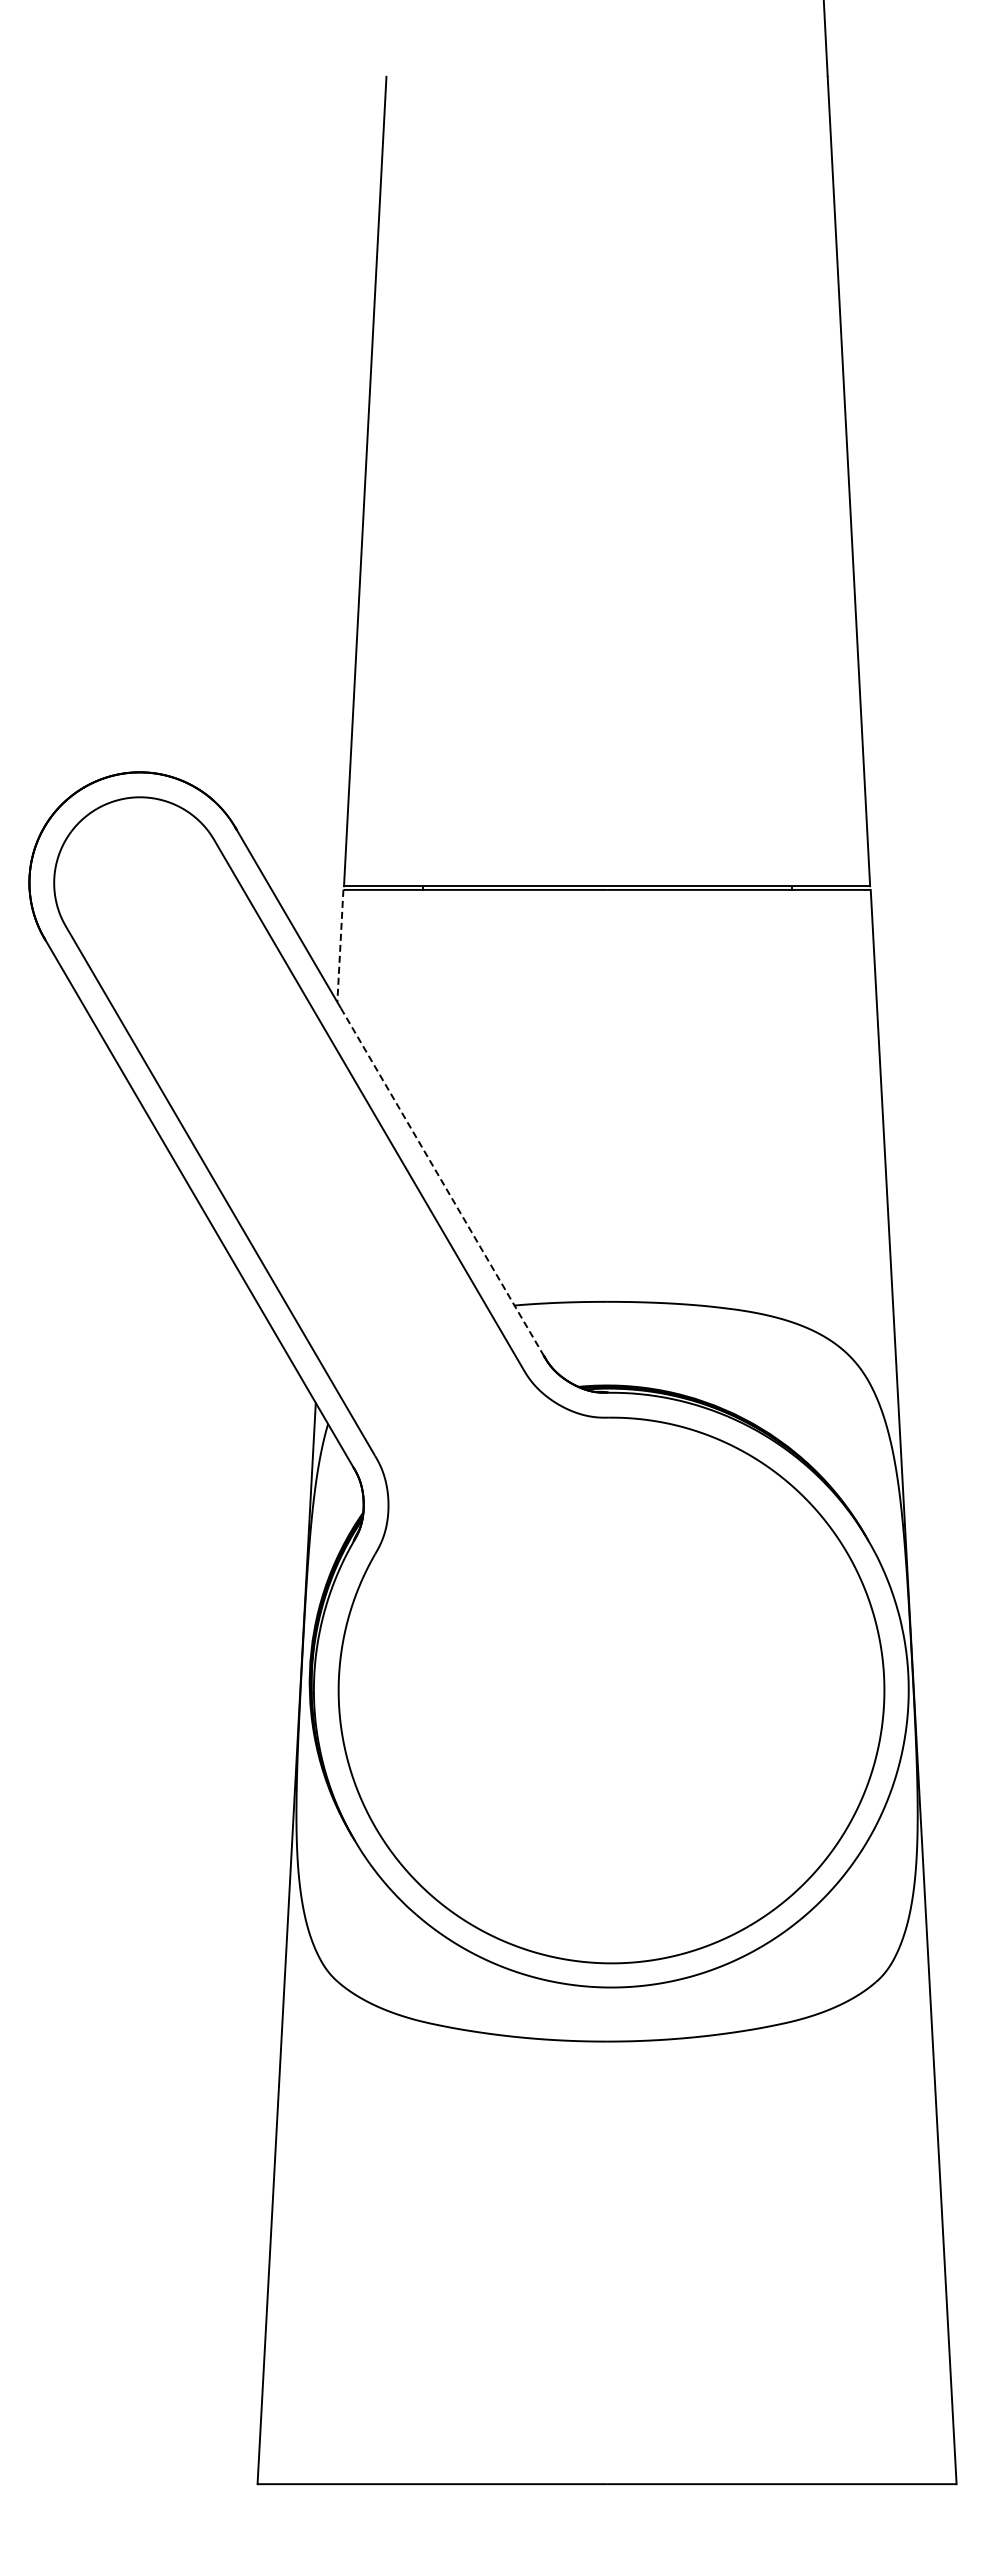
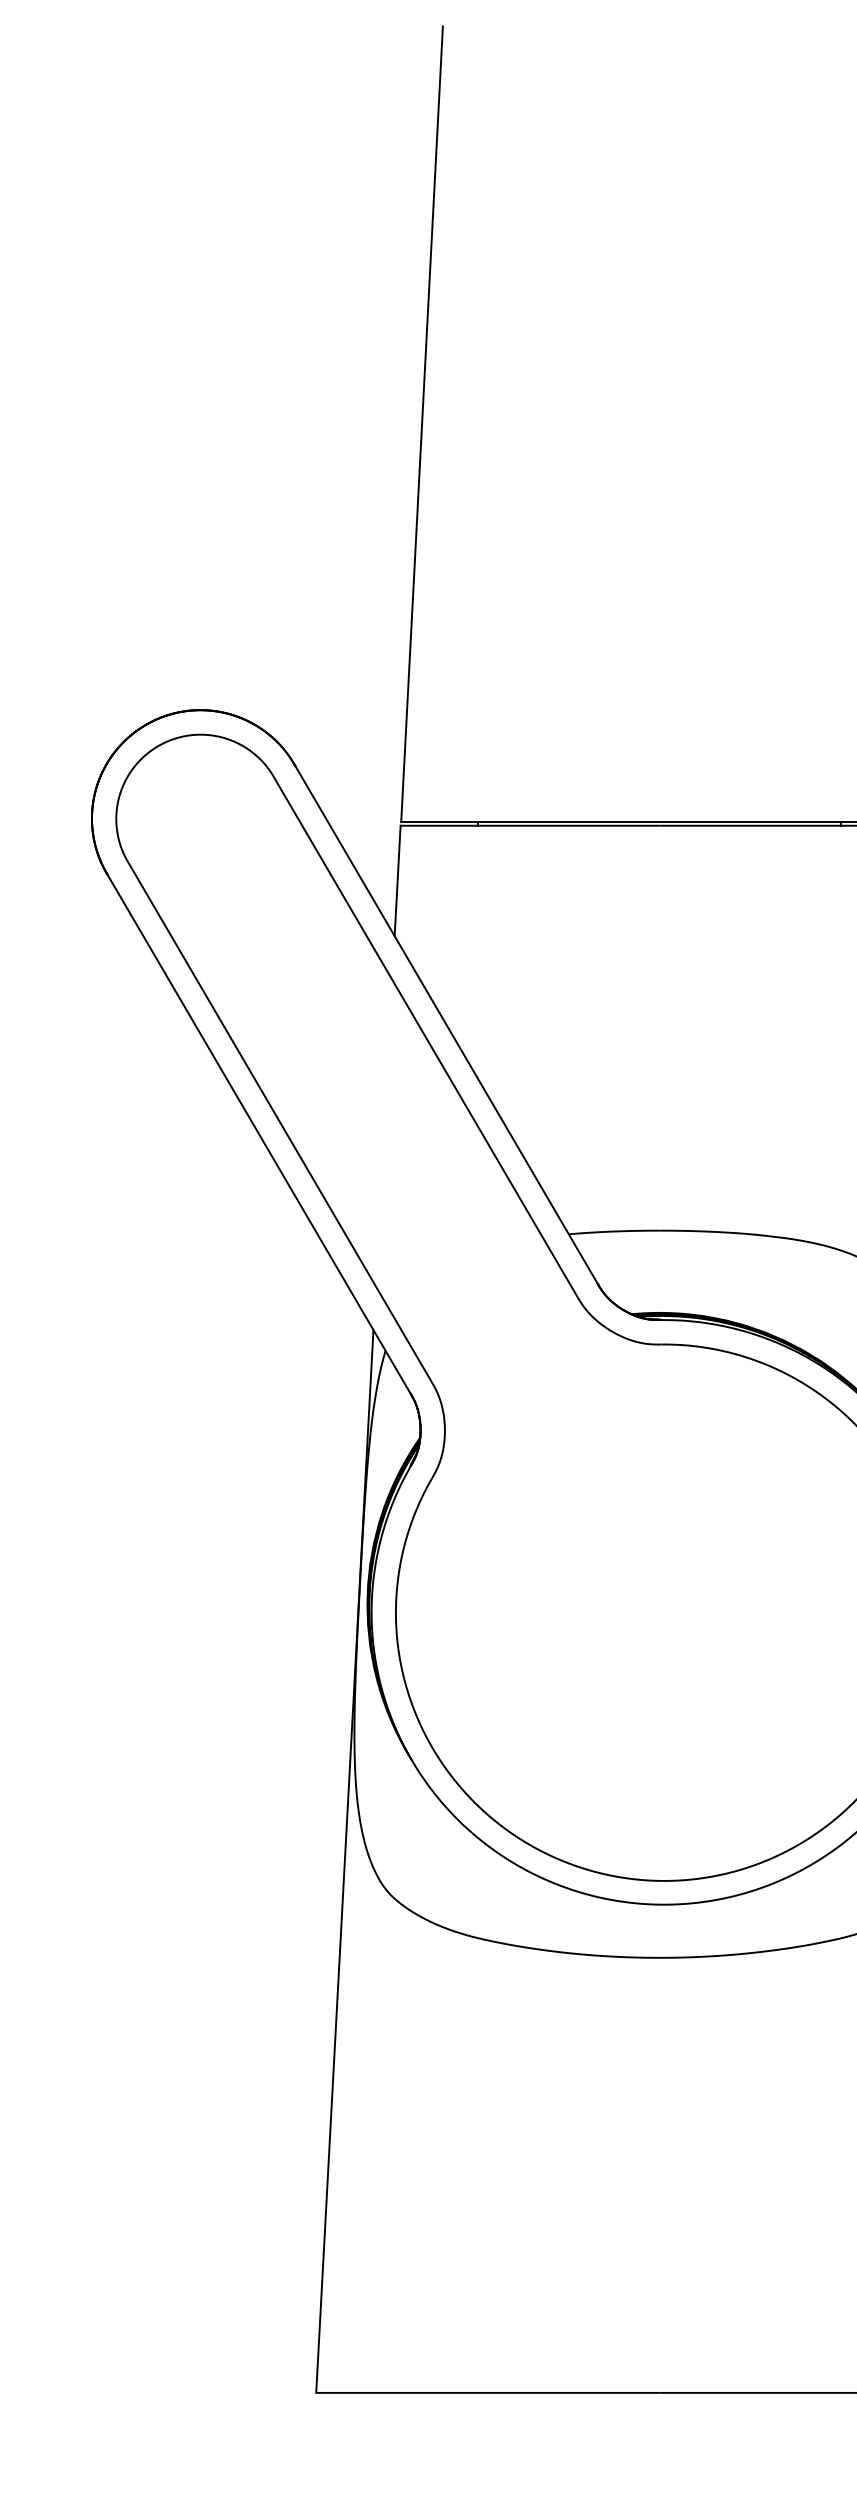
line: (340, 946) -> (397, 881), dashed -> solid
line: (442, 1182) -> (498, 1113), dashed -> solid

